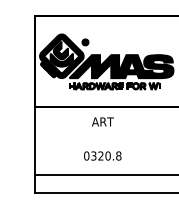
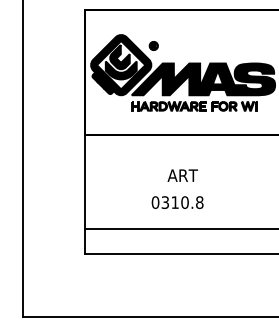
text: (102, 121) -> (182, 175), moved
text: (100, 155) -> (174, 202), 0320.8 -> 0310.8

